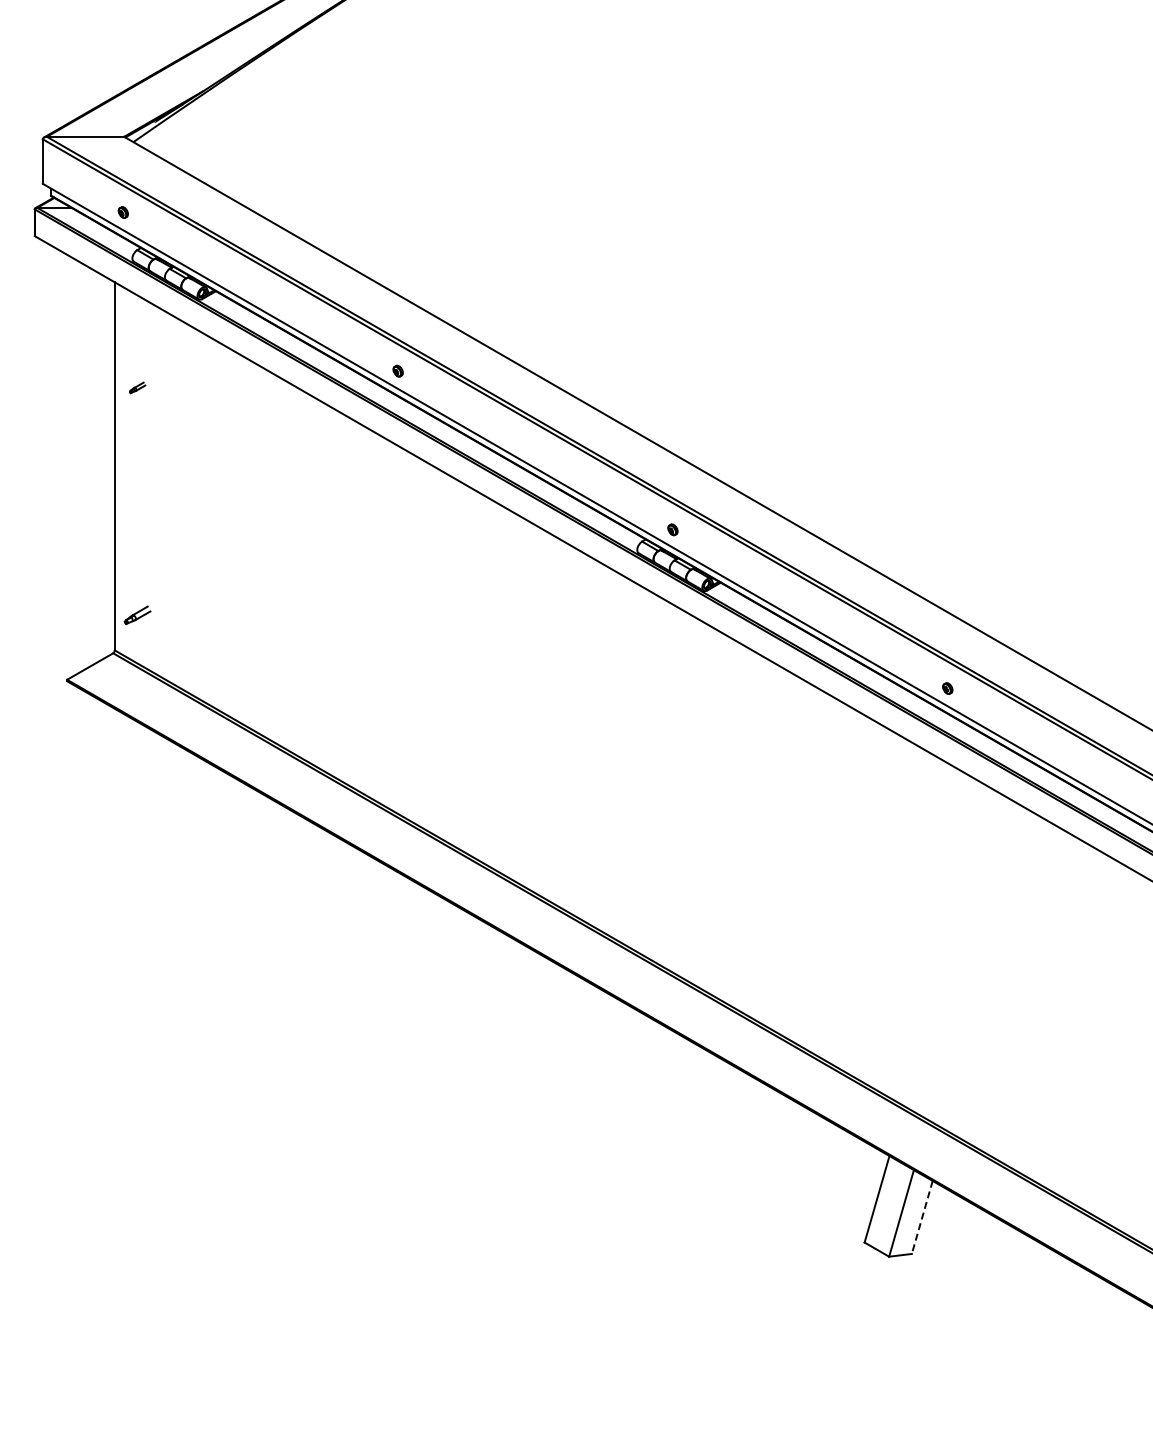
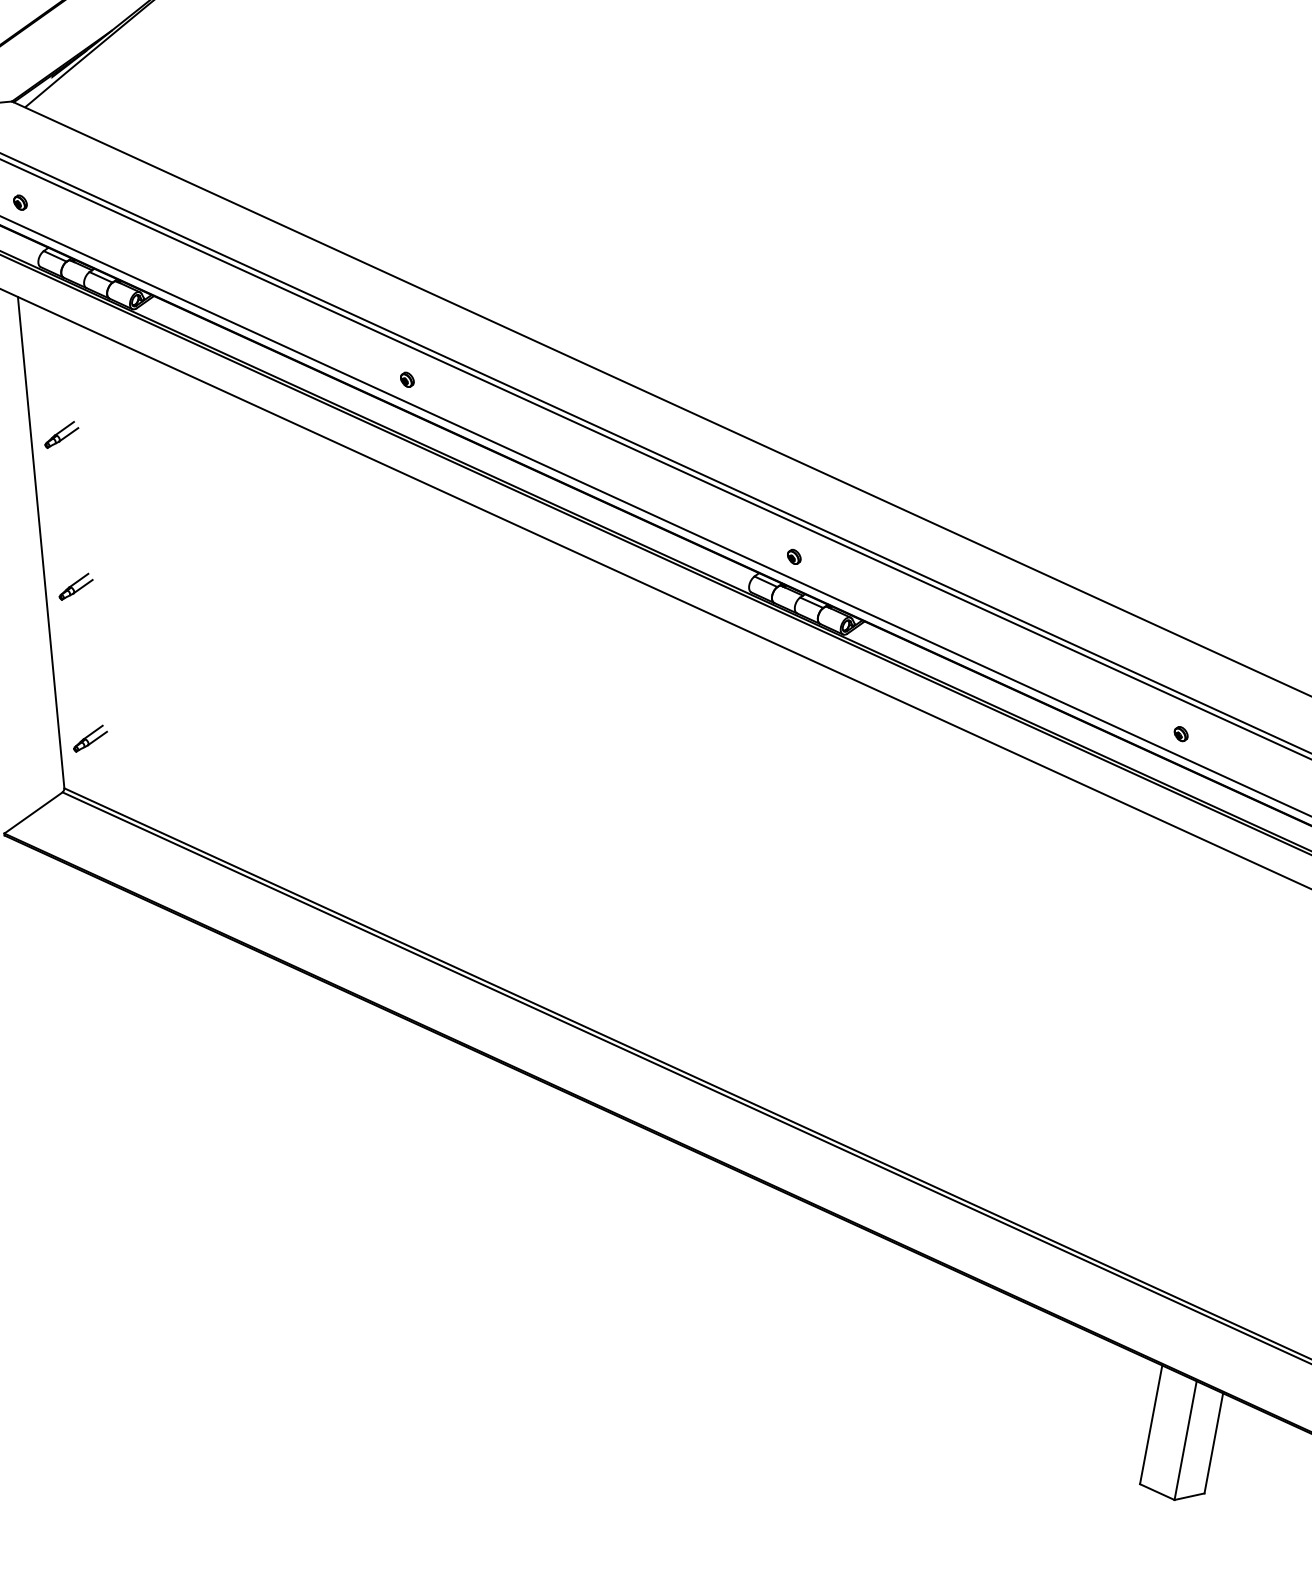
part: (137, 387) -> (61, 434), size x1.67
part: (137, 501) -> (75, 586), added
line: (922, 1217) -> (1214, 1443), dashed -> solid

